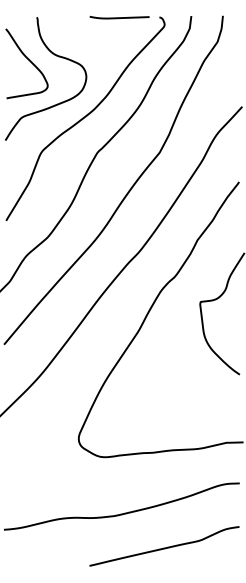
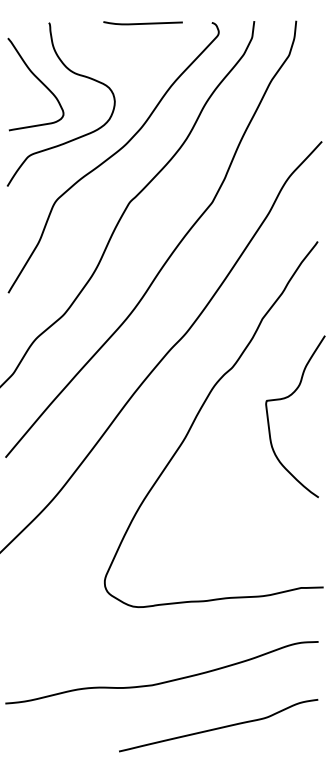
line: (119, 17) -> (142, 23), moved

